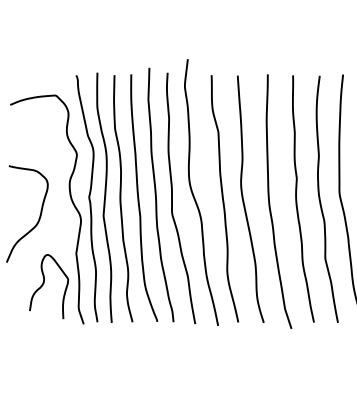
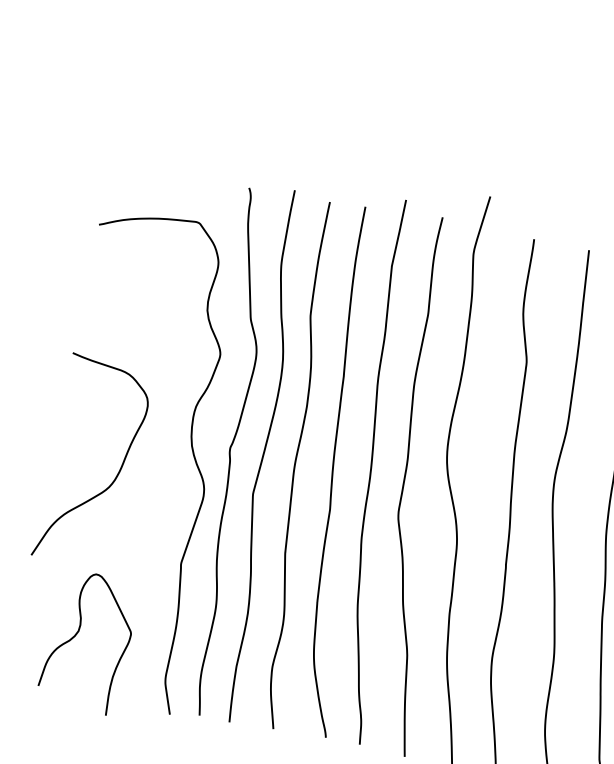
curve: (44, 283) -> (79, 633), moved

